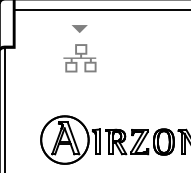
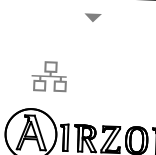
part: (79, 28) -> (92, 17), moved
part: (79, 58) -> (48, 76), moved

